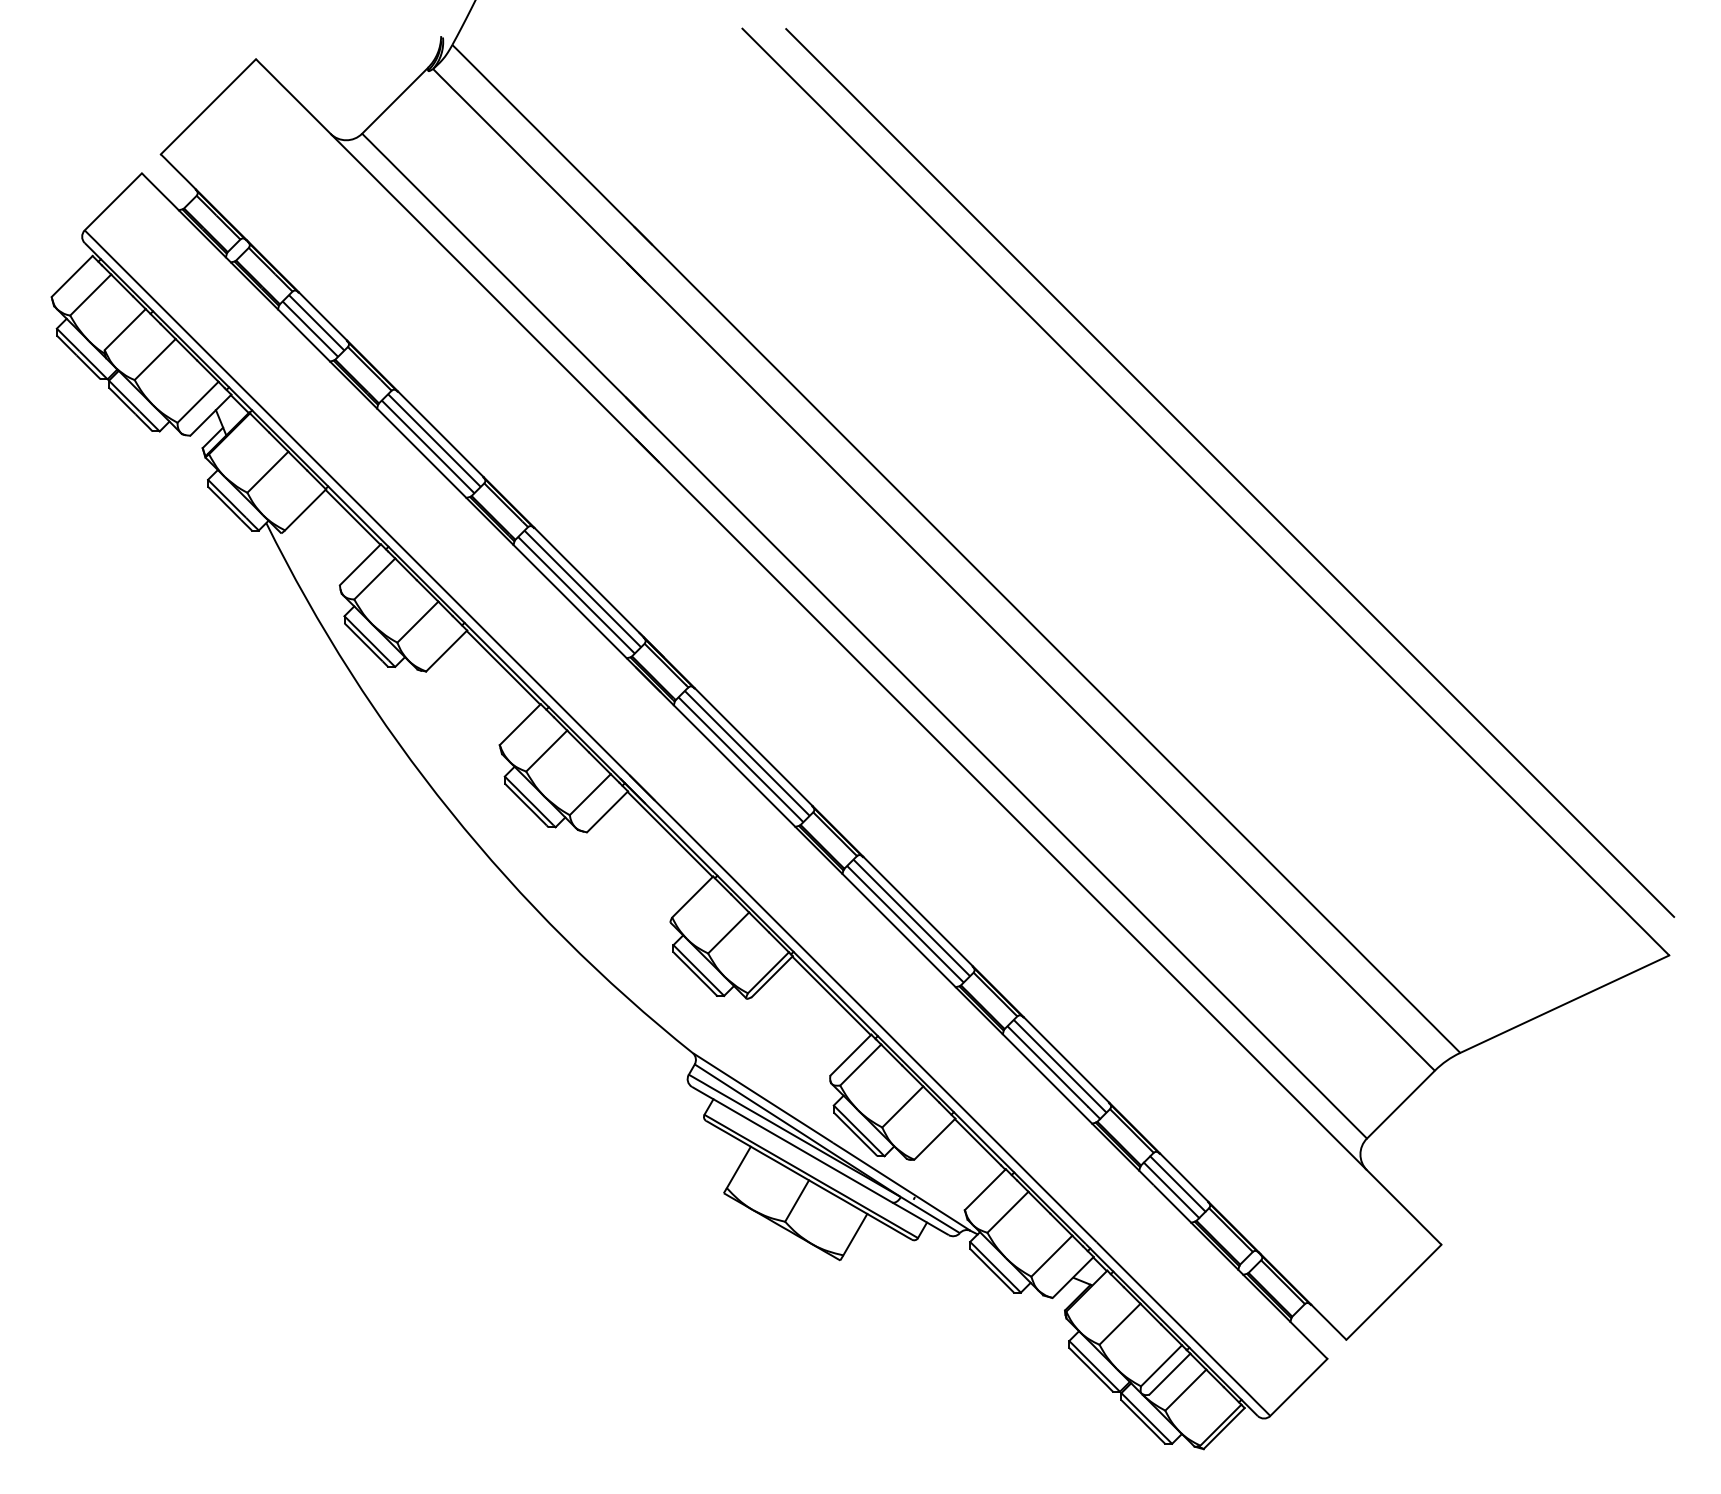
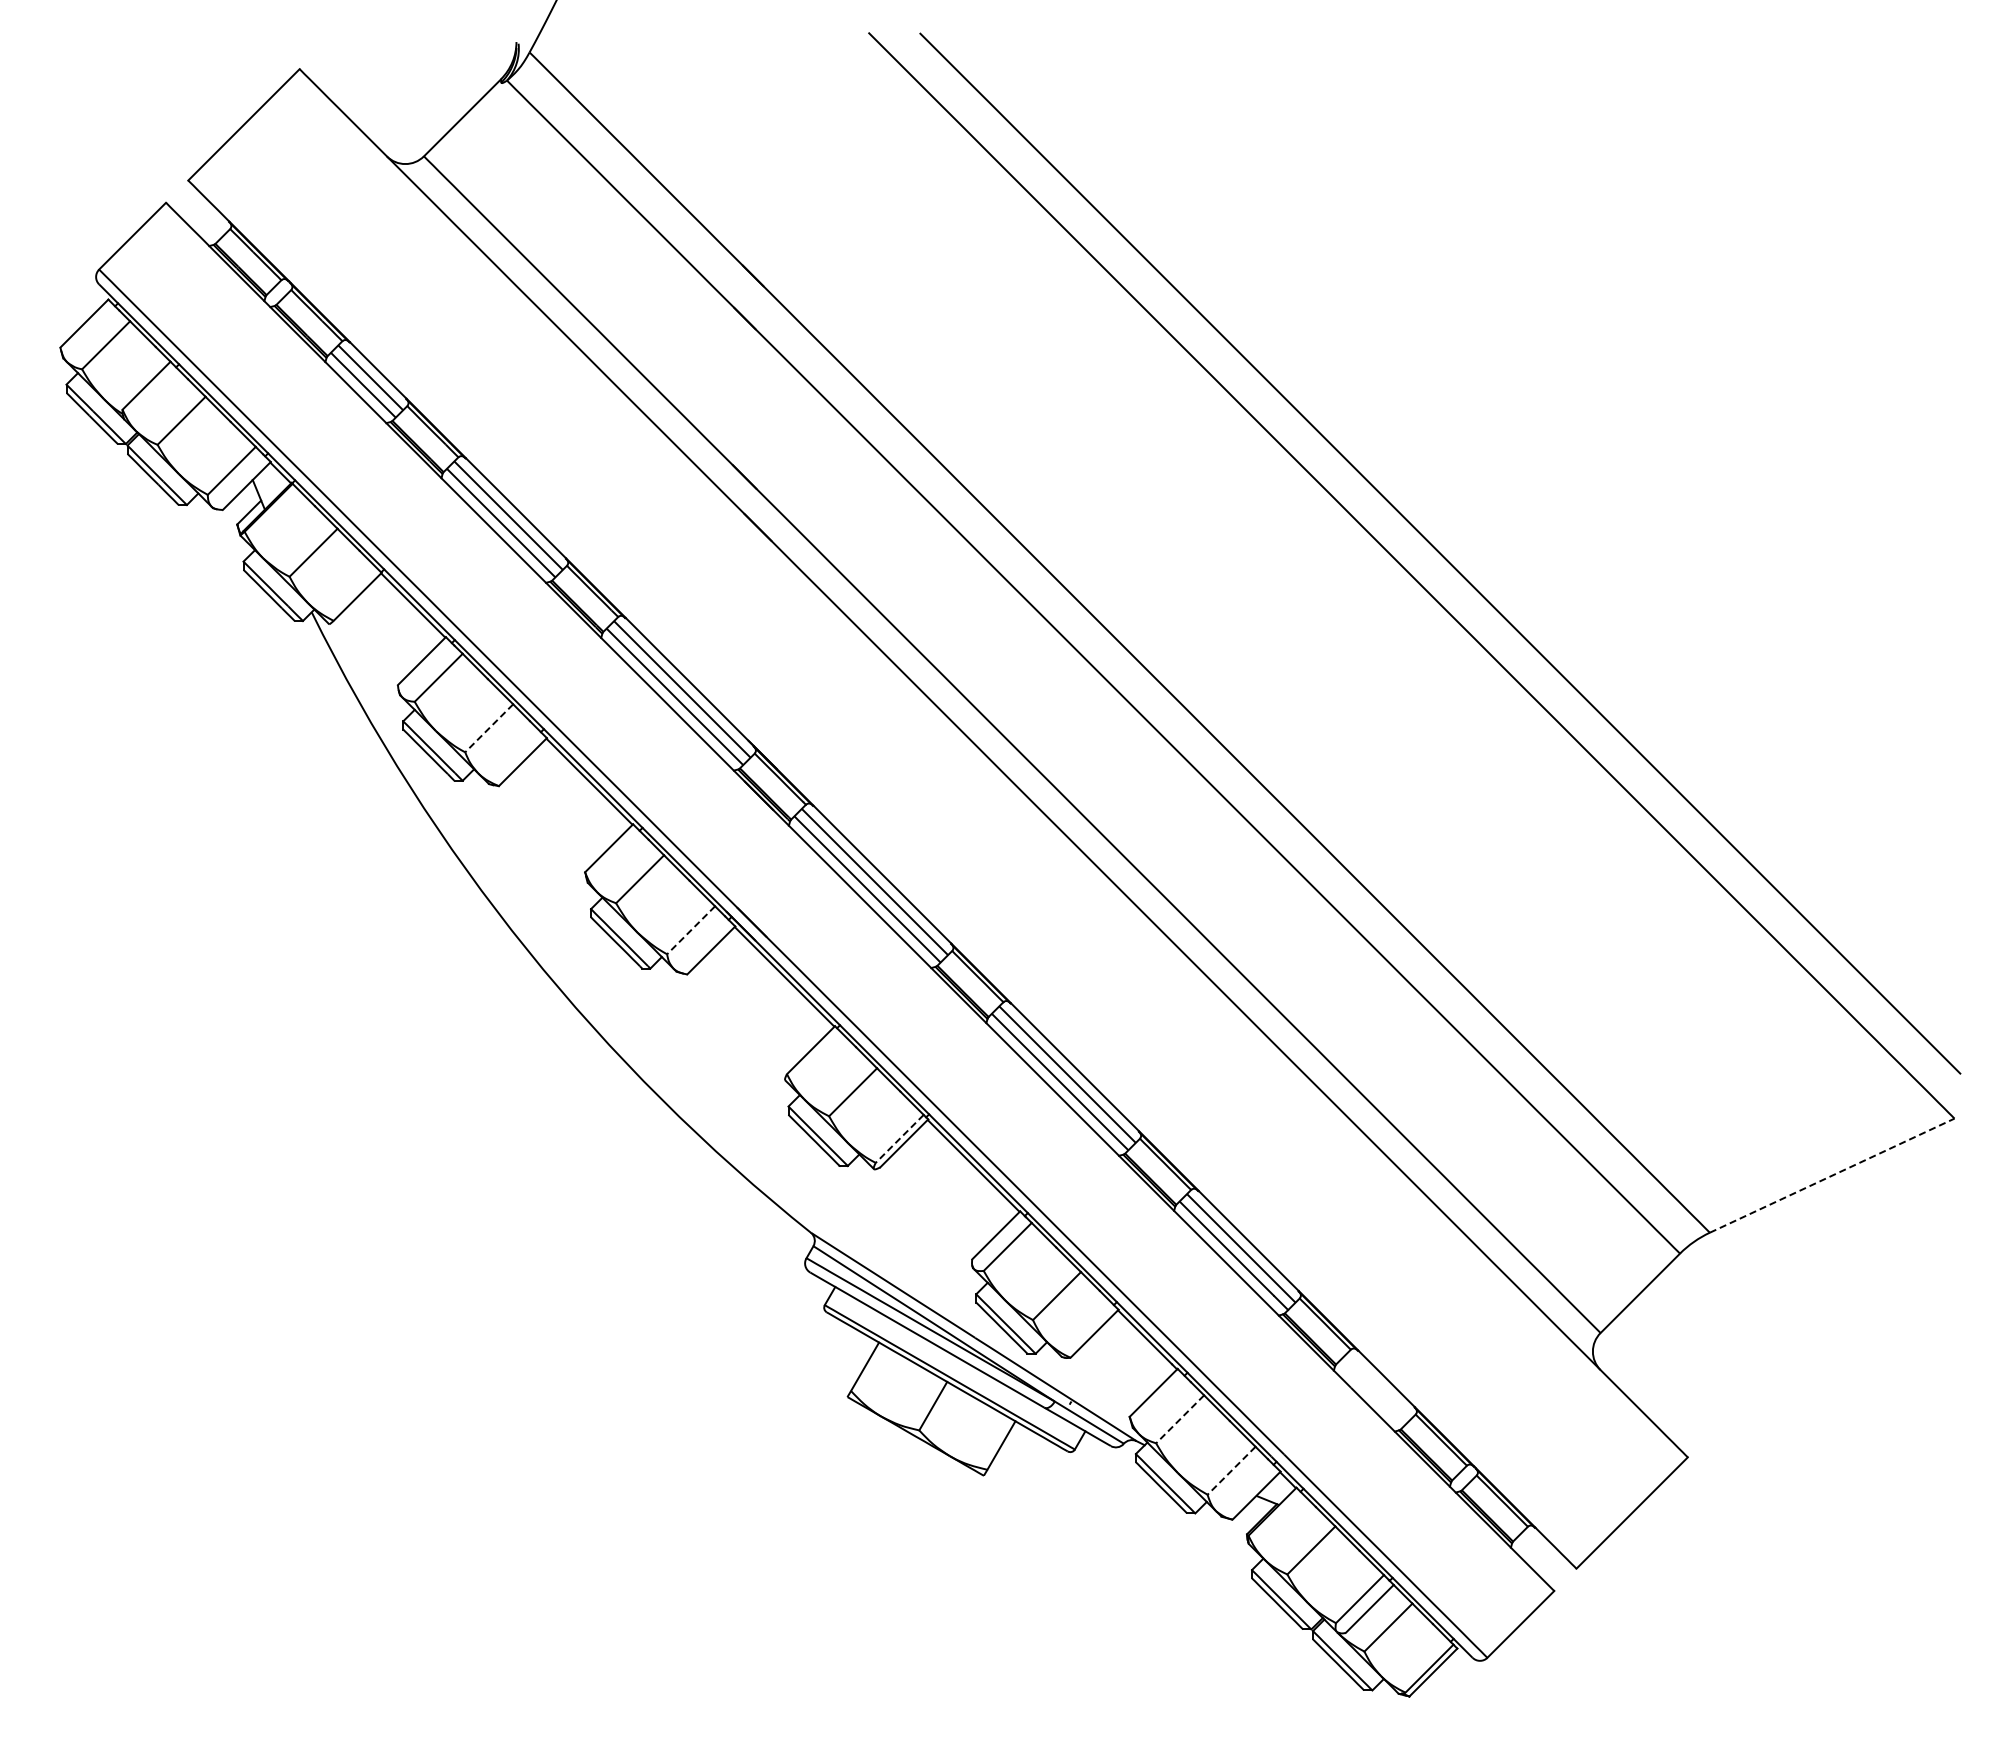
line: (418, 622) -> (489, 728), solid -> dashed
line: (590, 794) -> (691, 930), solid -> dashed
line: (768, 972) -> (899, 1138), solid -> dashed
line: (1565, 1004) -> (1832, 1175), solid -> dashed
line: (1177, 1183) -> (1378, 1385), removed
line: (1171, 1190) -> (1371, 1393), removed
line: (1008, 1212) -> (1180, 1419), solid -> dashed
line: (1051, 1255) -> (1231, 1470), solid -> dashed

